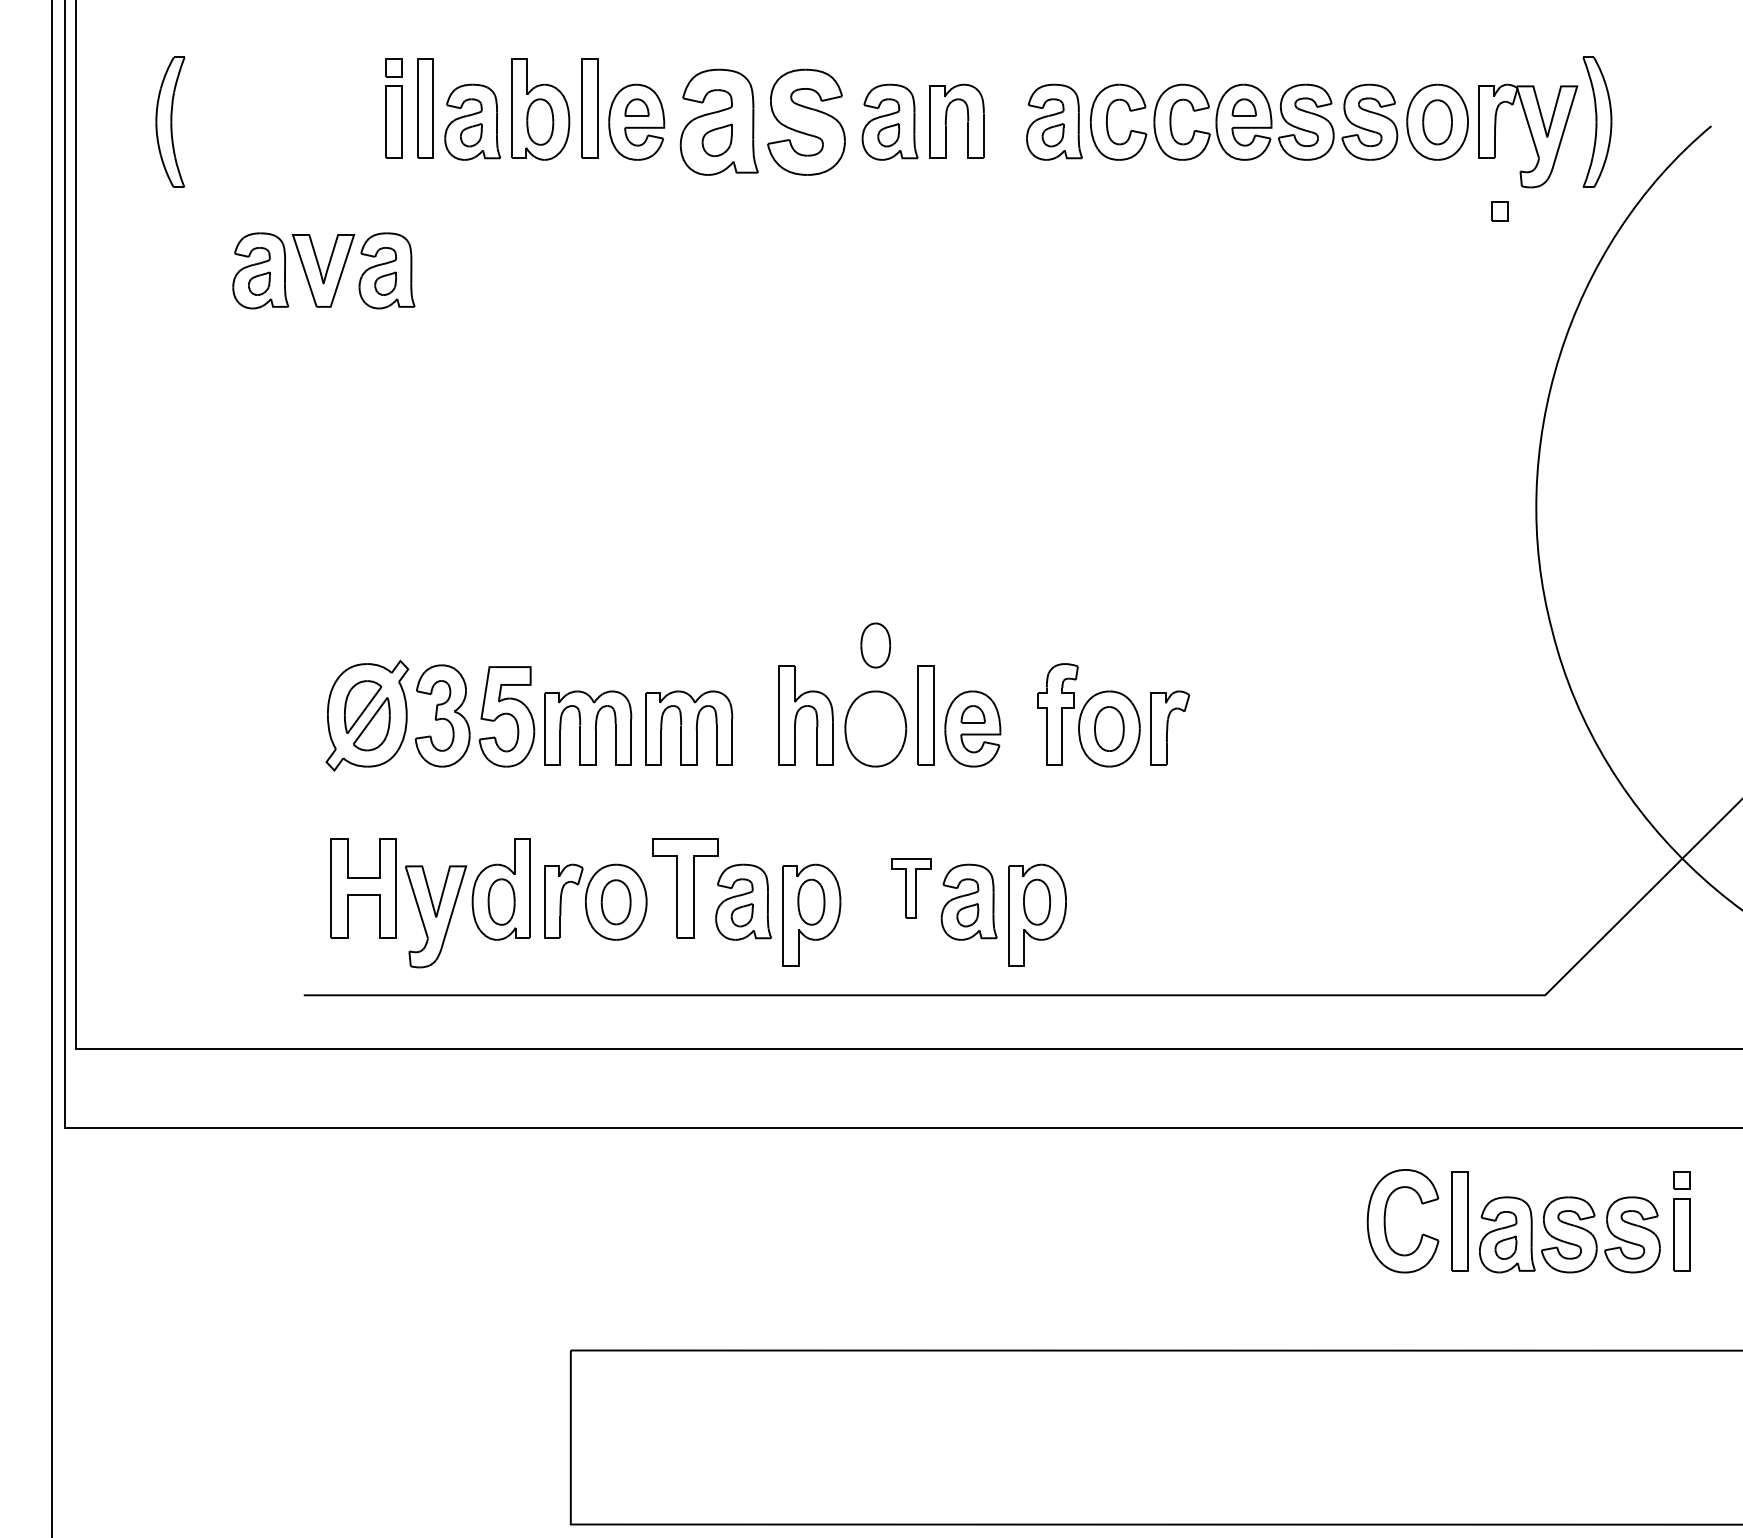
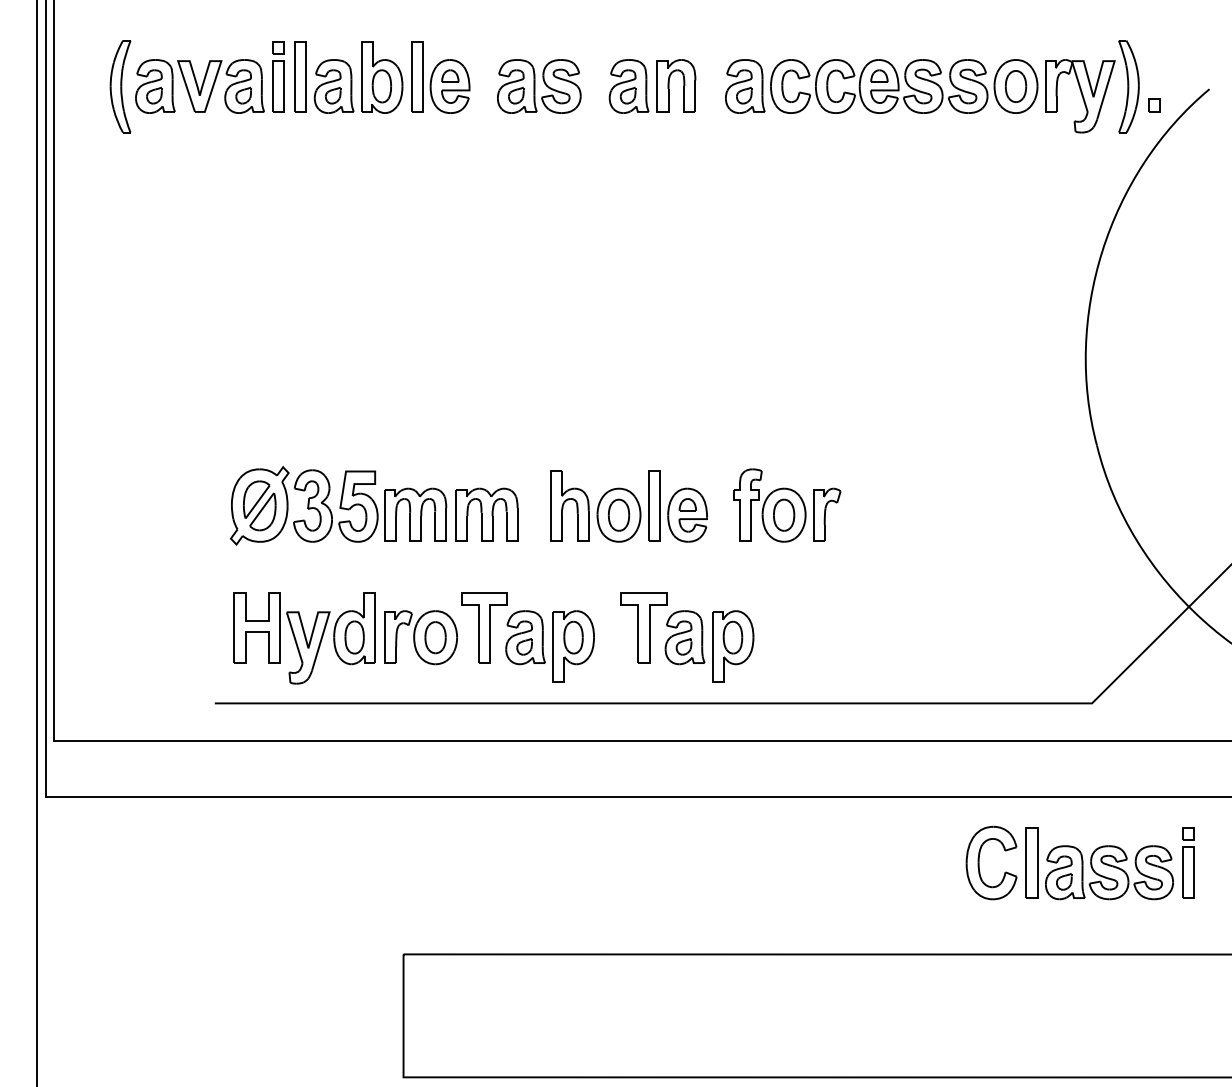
part: (763, 122) -> (539, 86), size x0.71
part: (1500, 211) -> (1154, 105), moved
part: (323, 270) -> (199, 86), moved
part: (876, 644) -> (619, 514), moved
part: (910, 887) -> (643, 627), size x1.67

